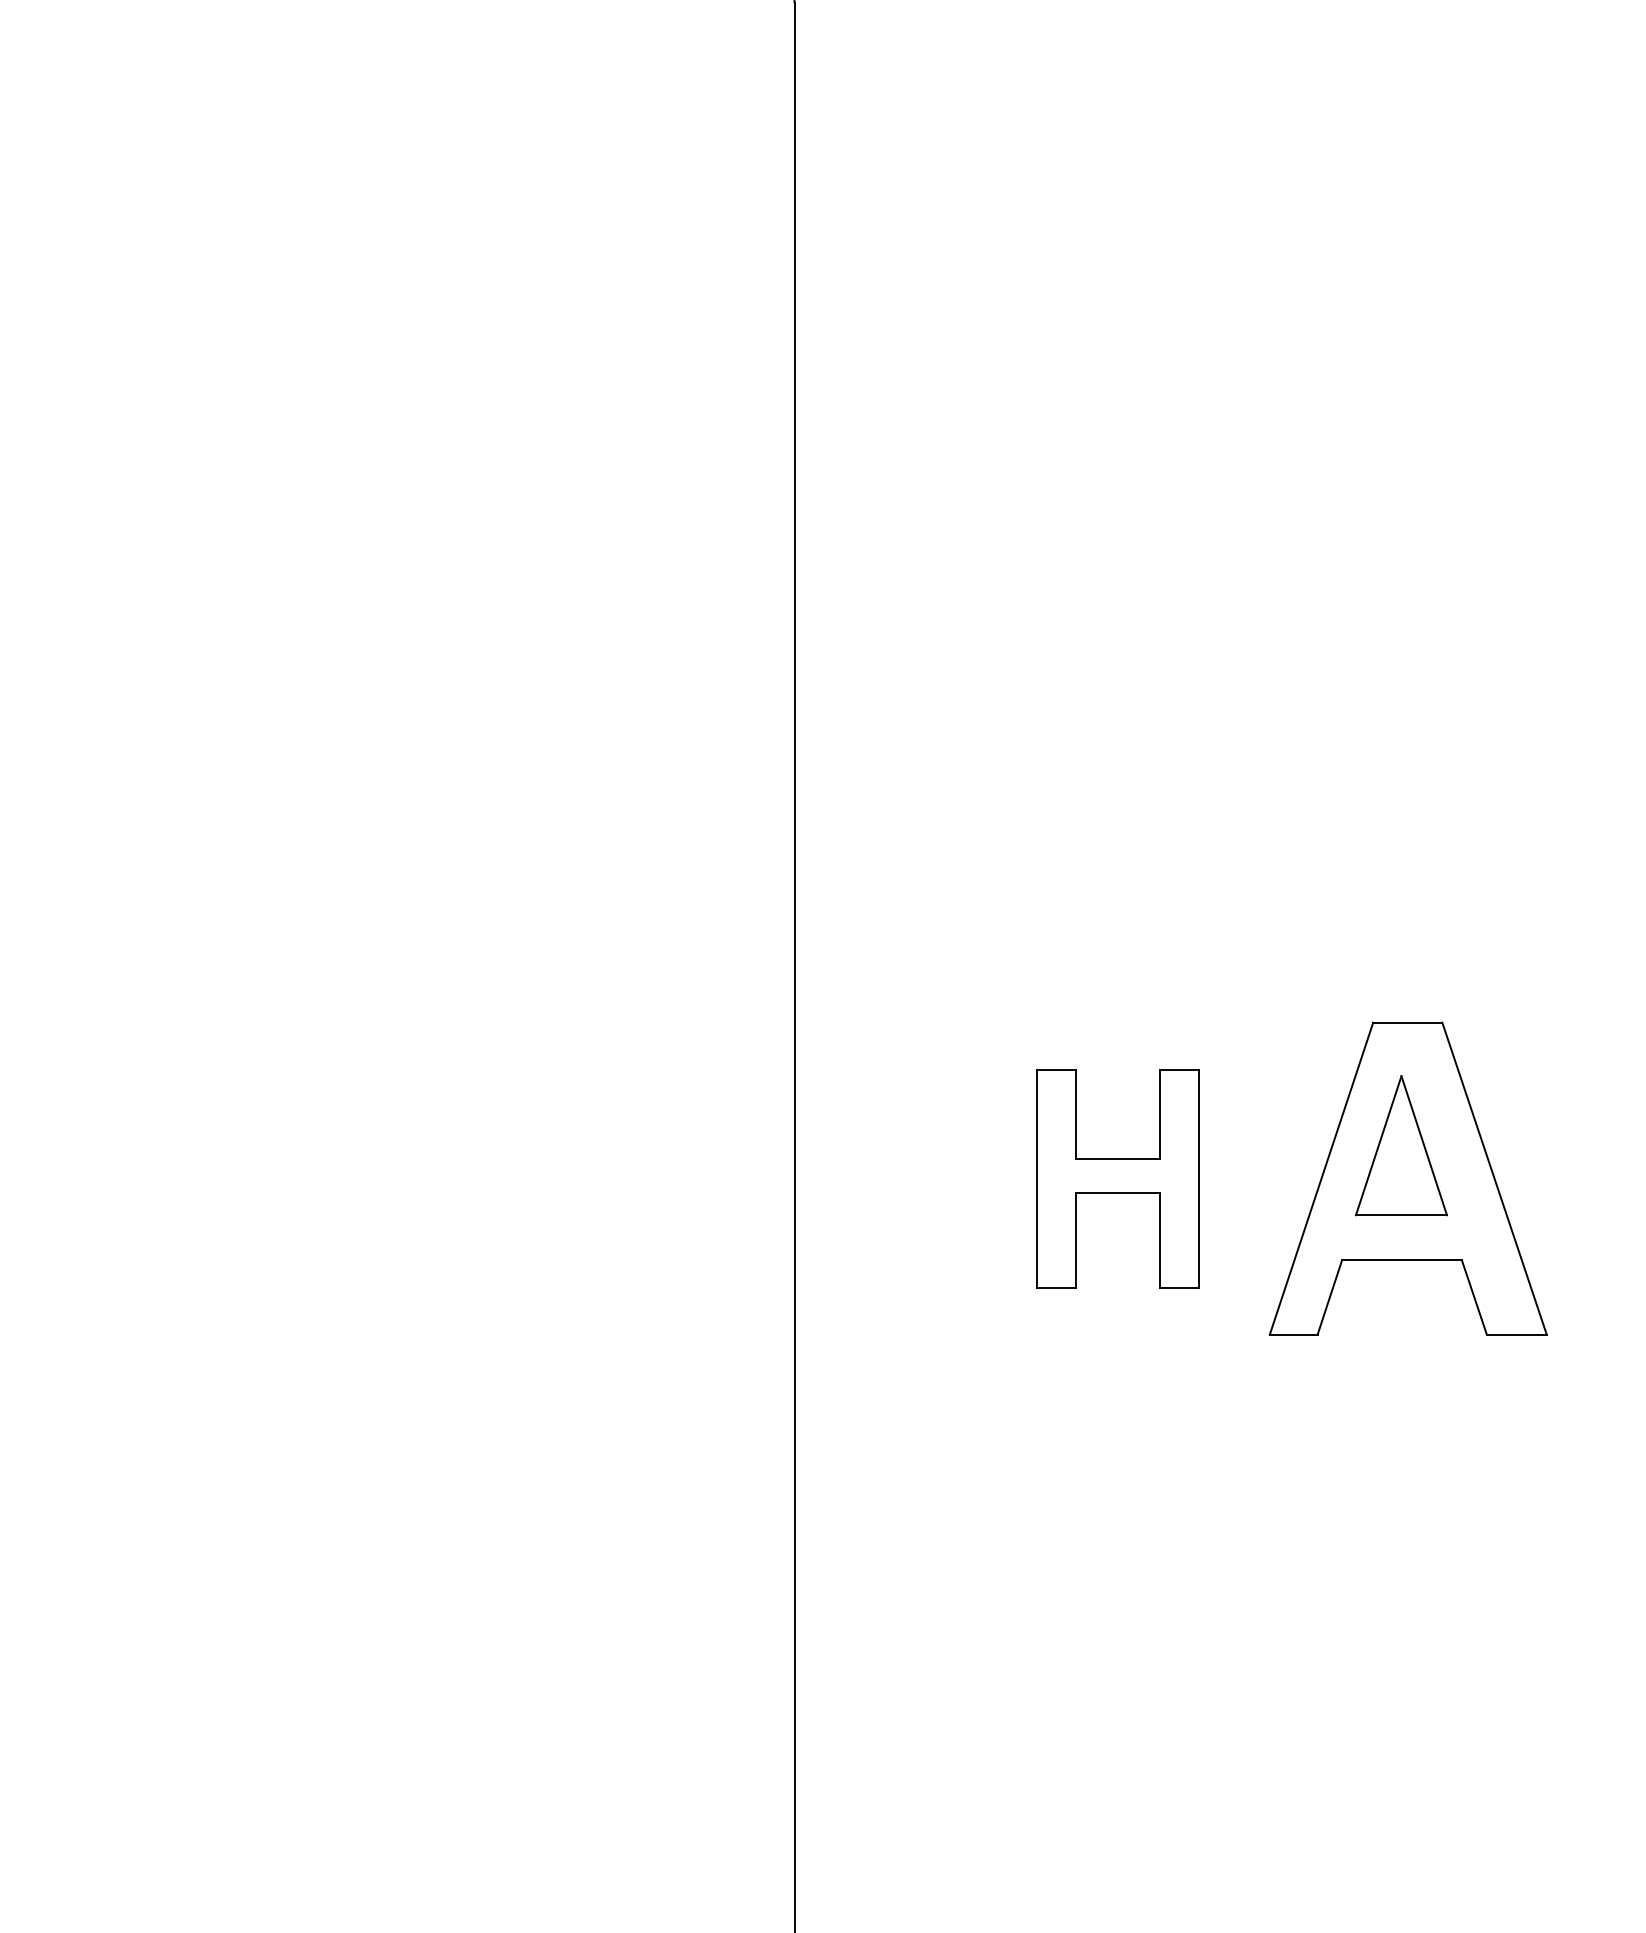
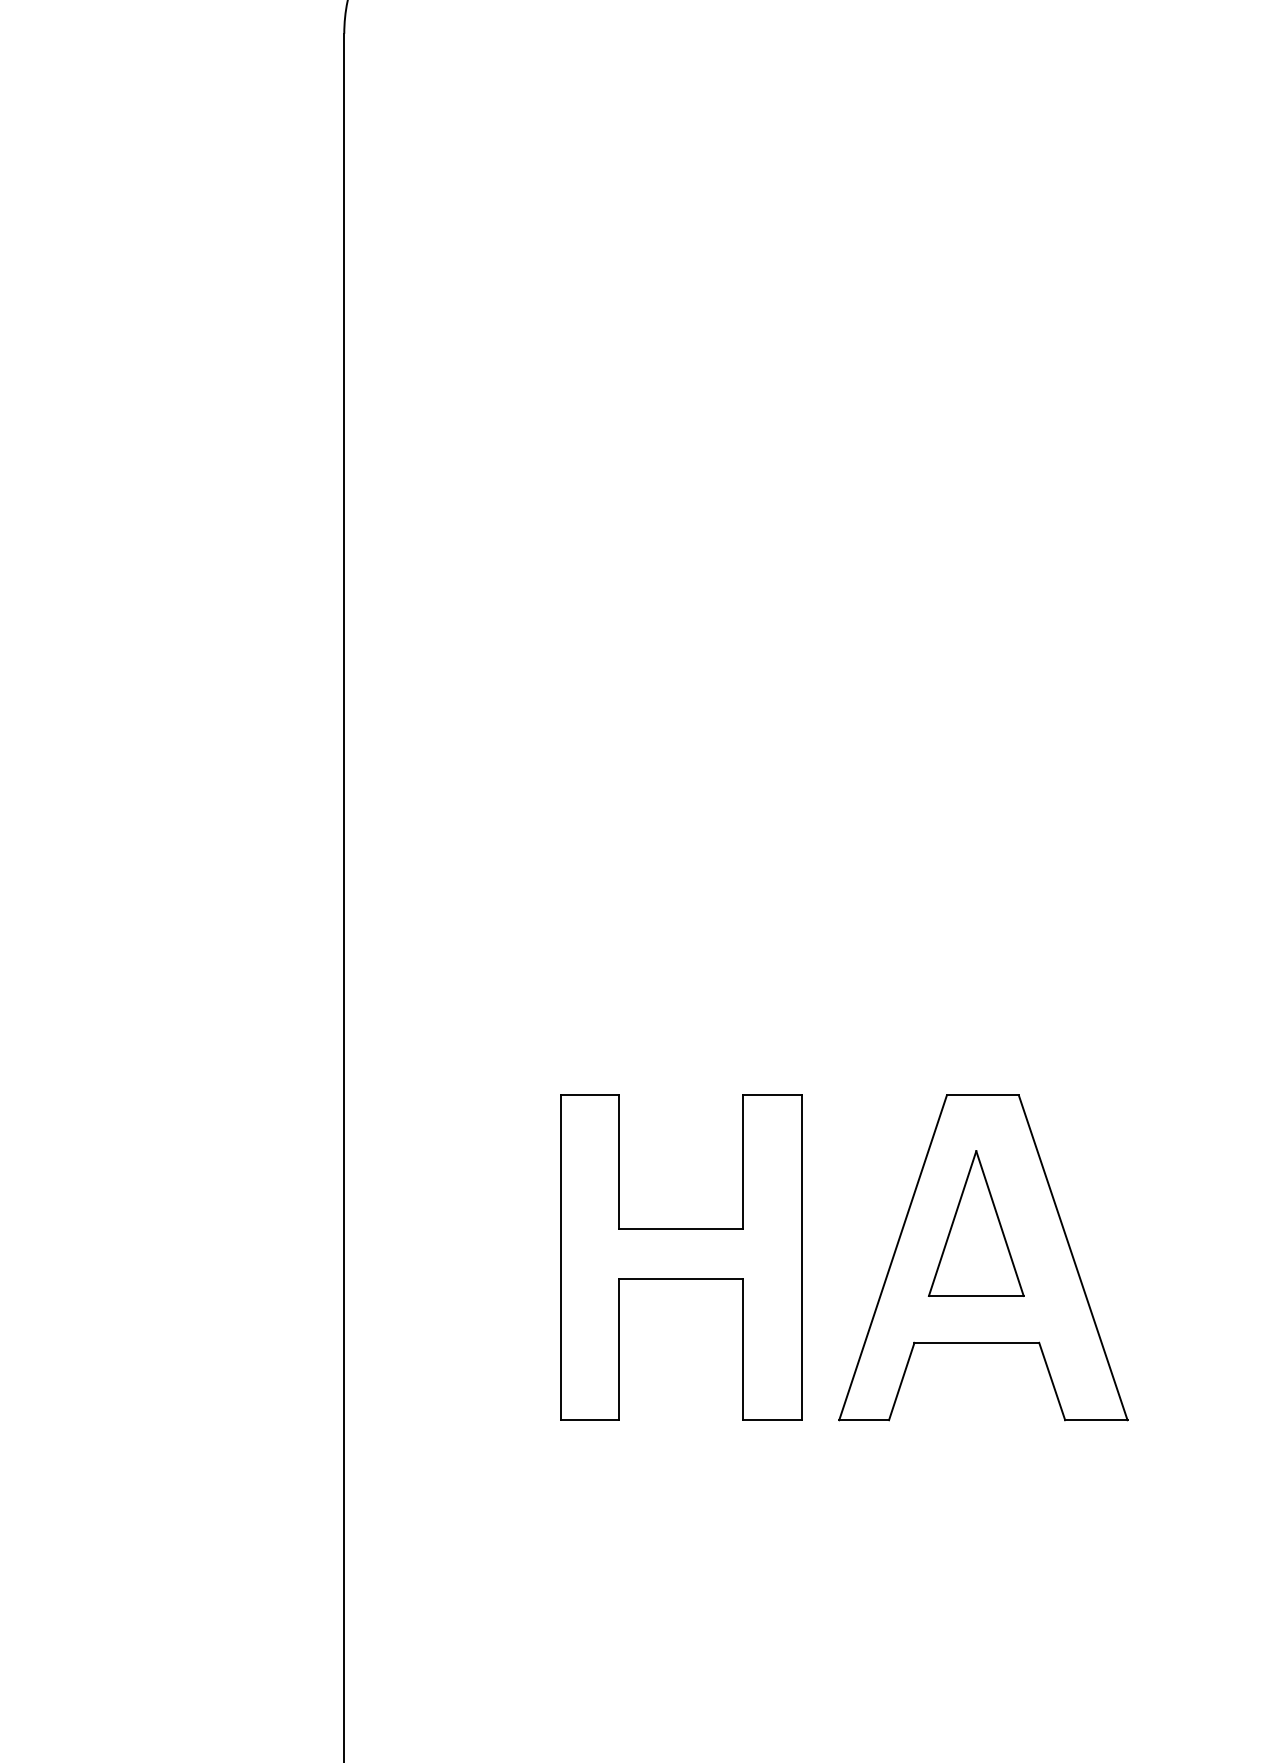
part: (1117, 1178) -> (680, 1257), size x1.43

